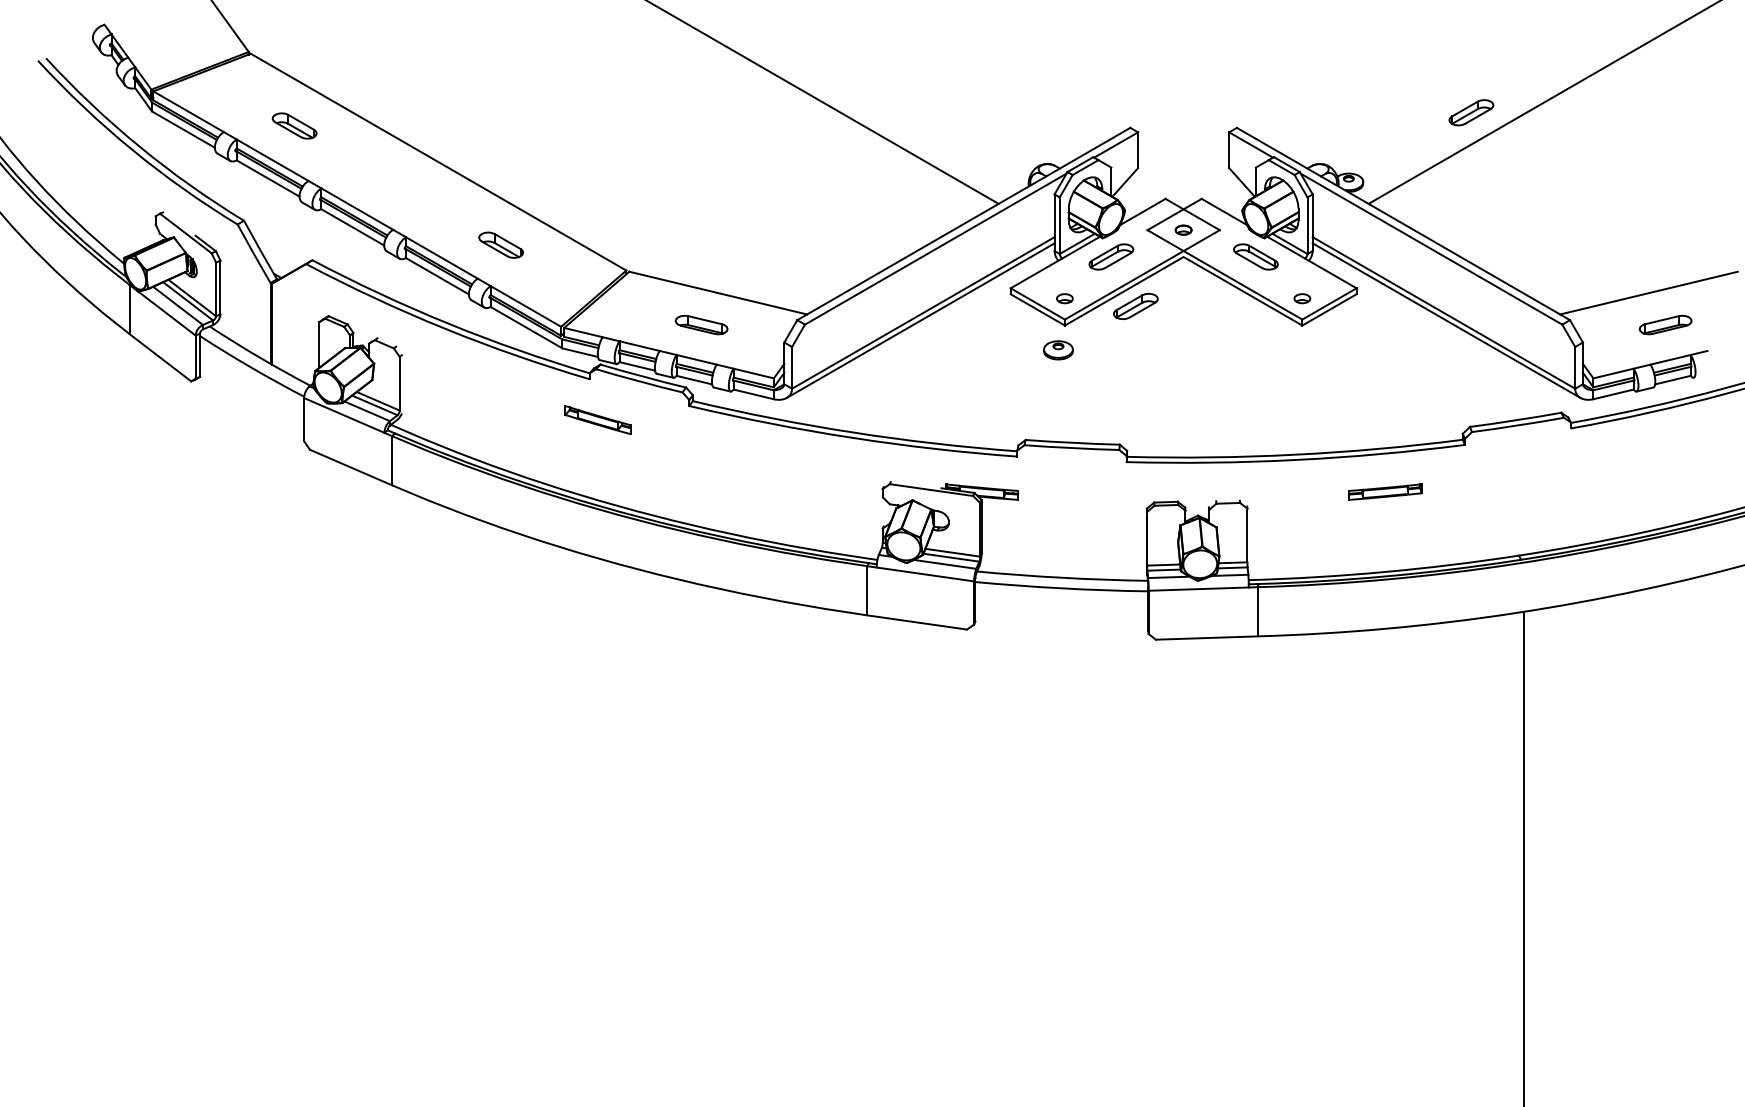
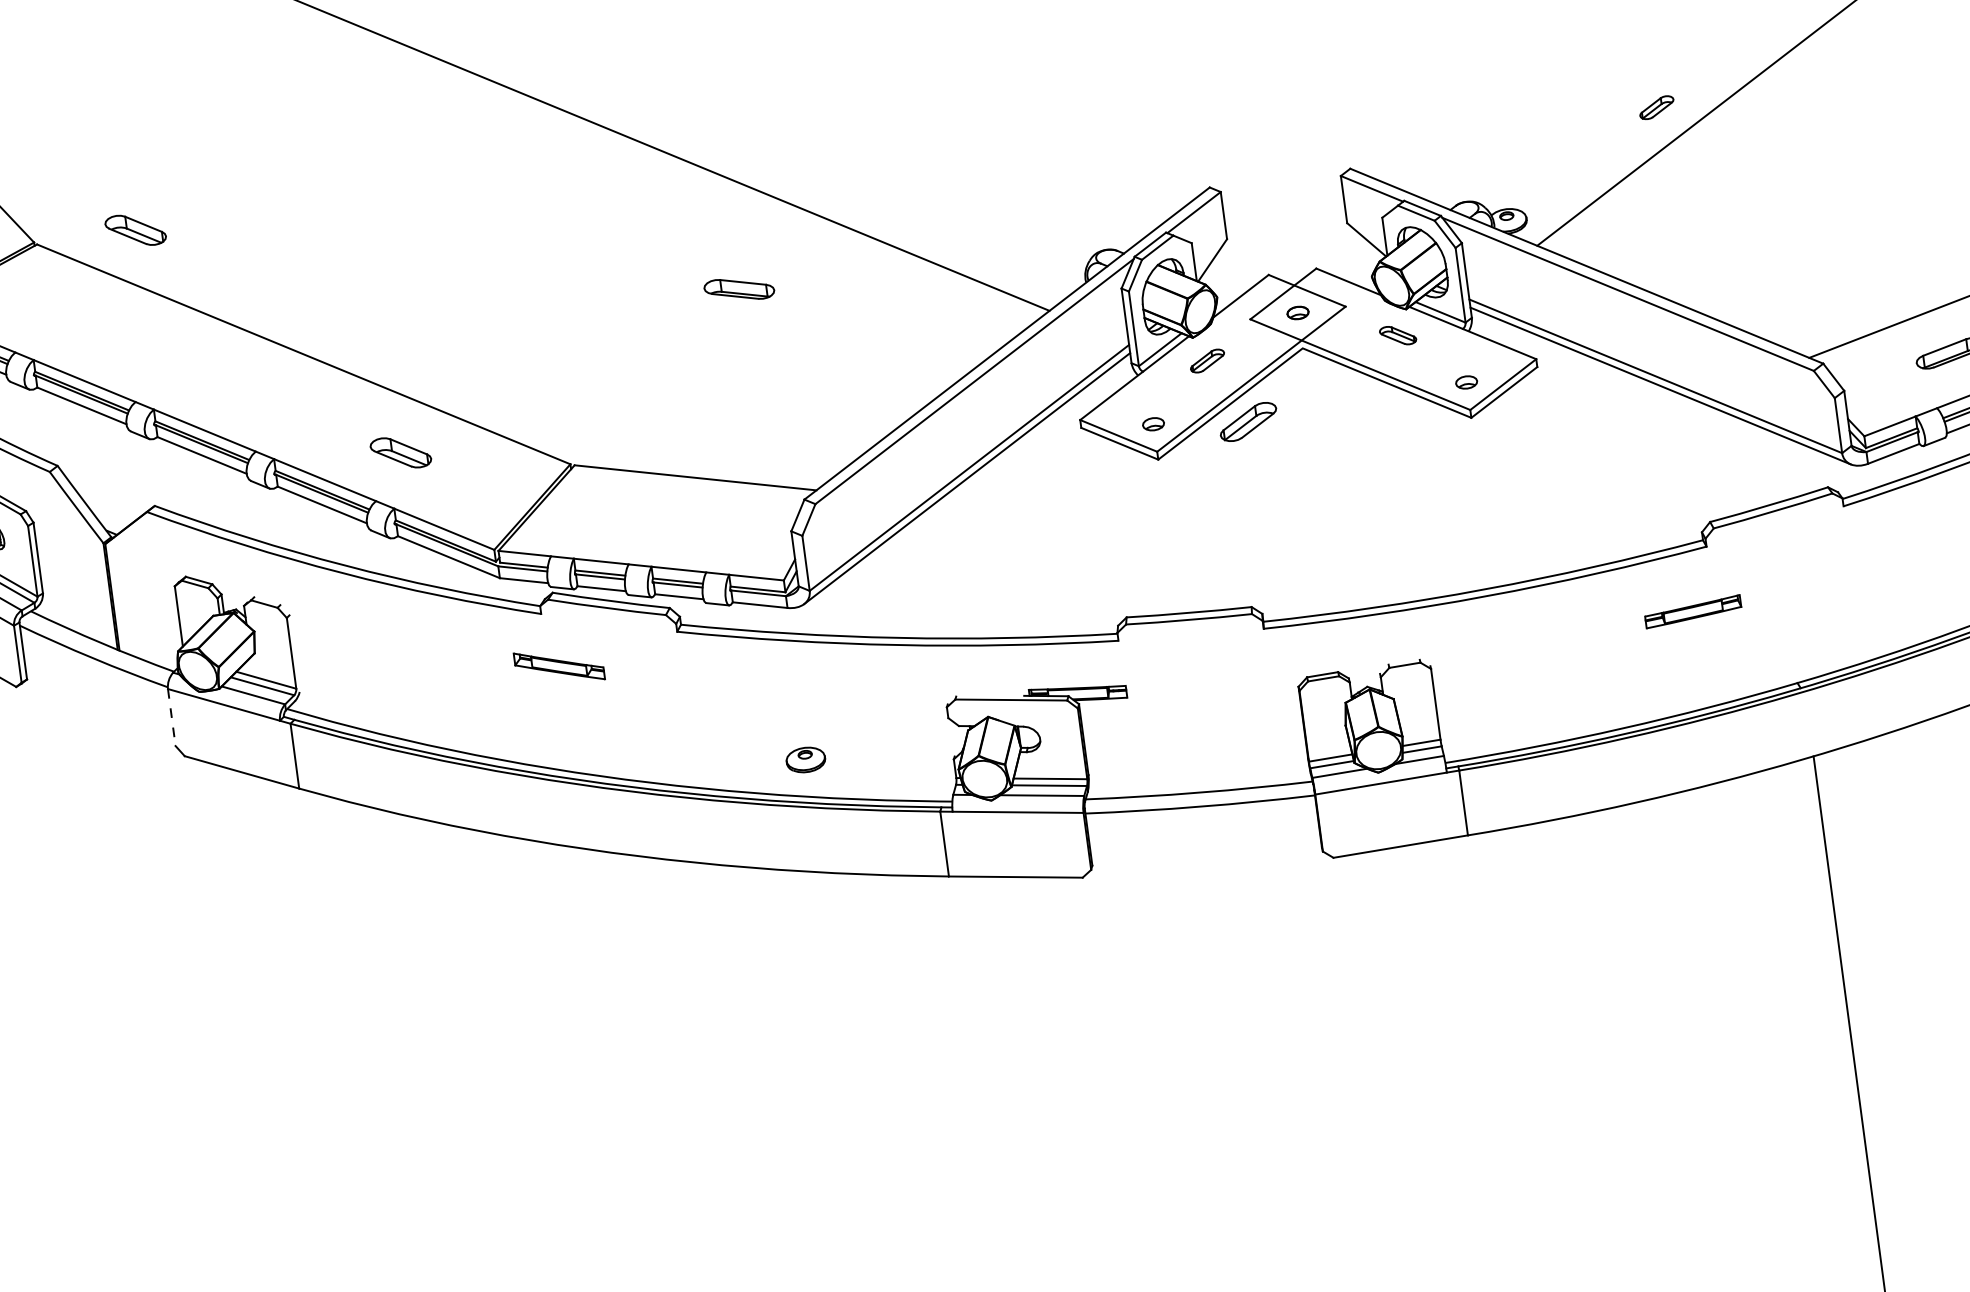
part: (1471, 112) -> (1656, 107), size x0.6
part: (294, 125) -> (135, 229), moved
part: (1111, 256) -> (1207, 360), size x0.6
part: (1255, 256) -> (1397, 335), size x0.6
part: (701, 324) -> (739, 288), moved
part: (1058, 350) -> (805, 760), moved
line: (304, 419) -> (172, 717), solid -> dashed
part: (1385, 491) -> (1693, 610), moved

